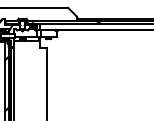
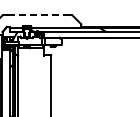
line: (37, 7) -> (41, 15), solid -> dashed

